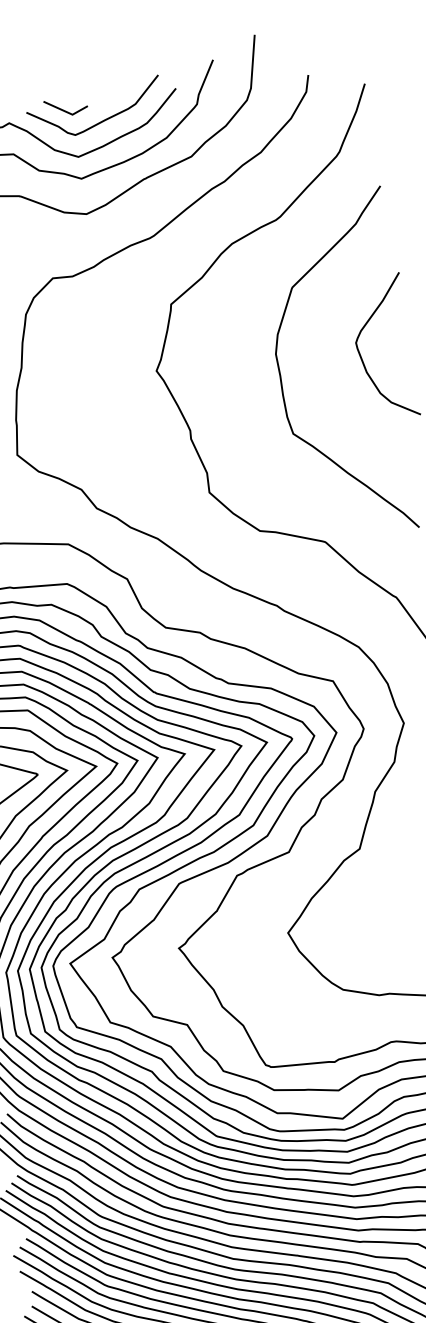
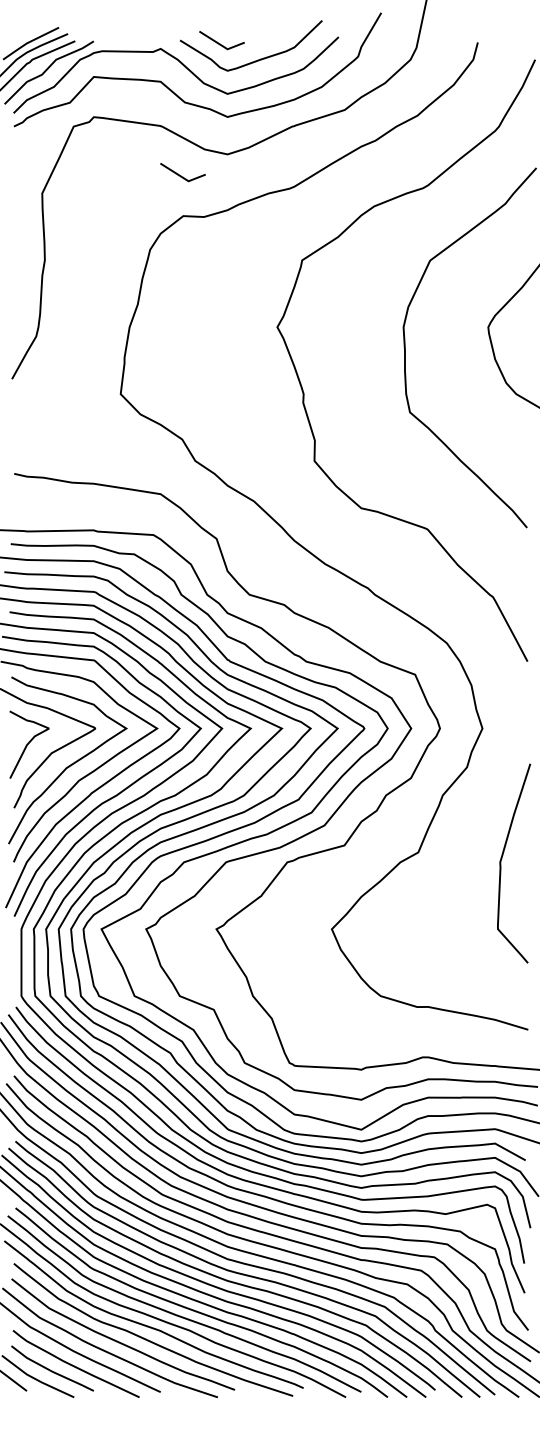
line: (45, 240) -> (181, 175), added

